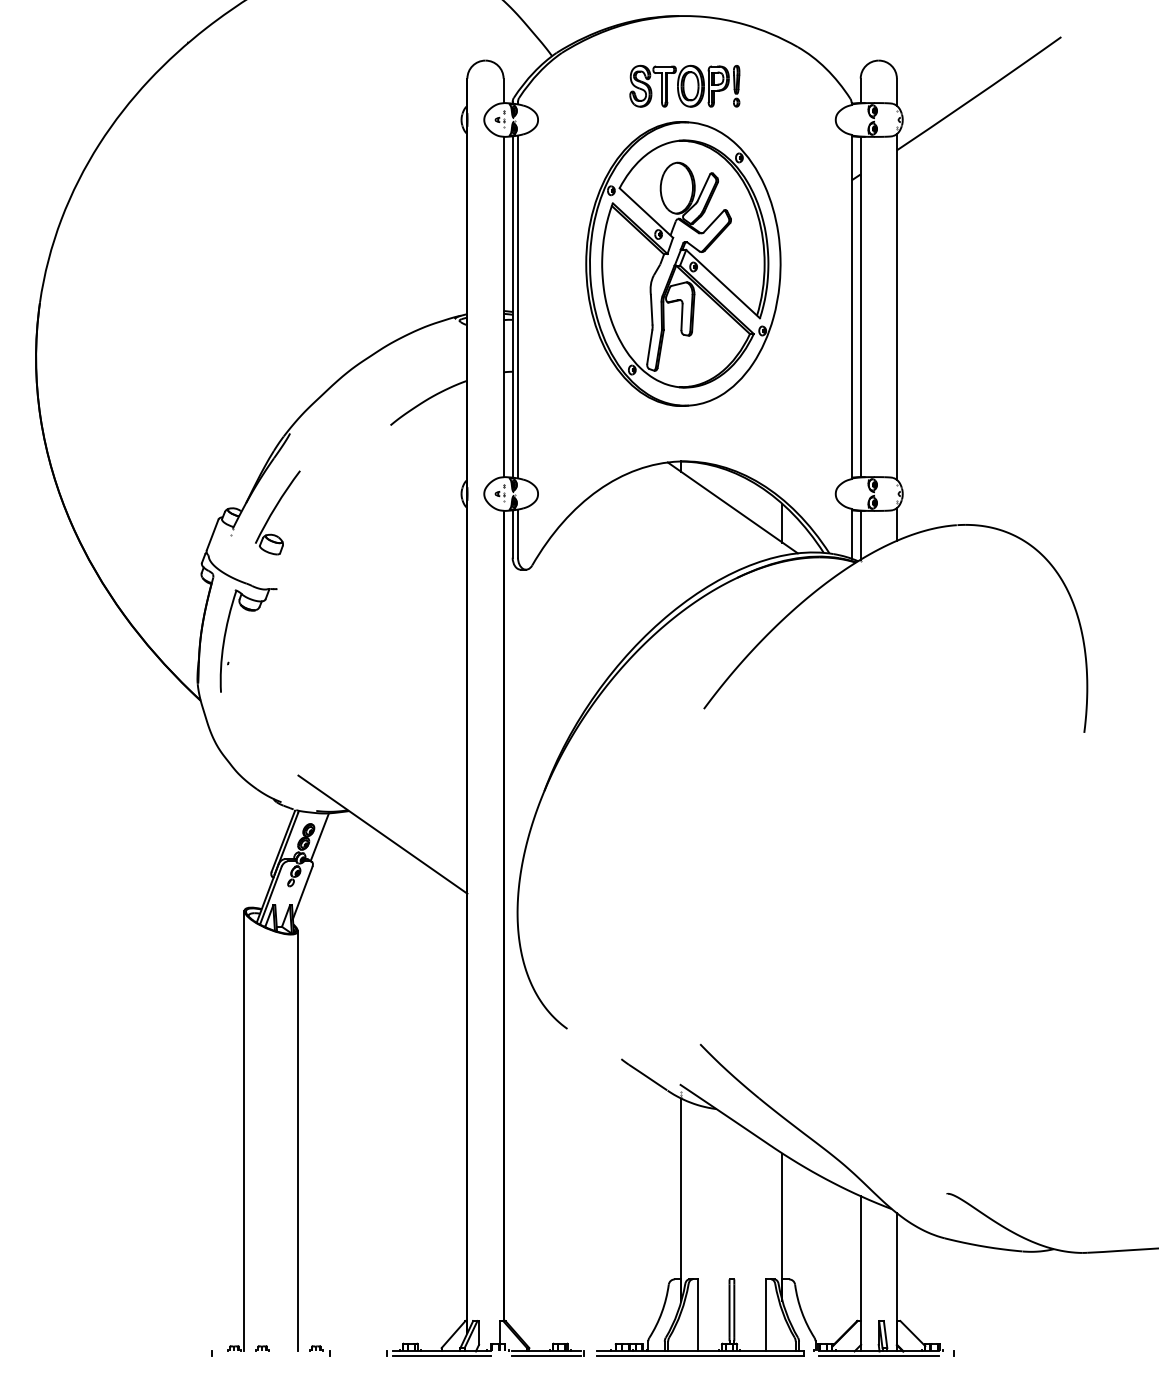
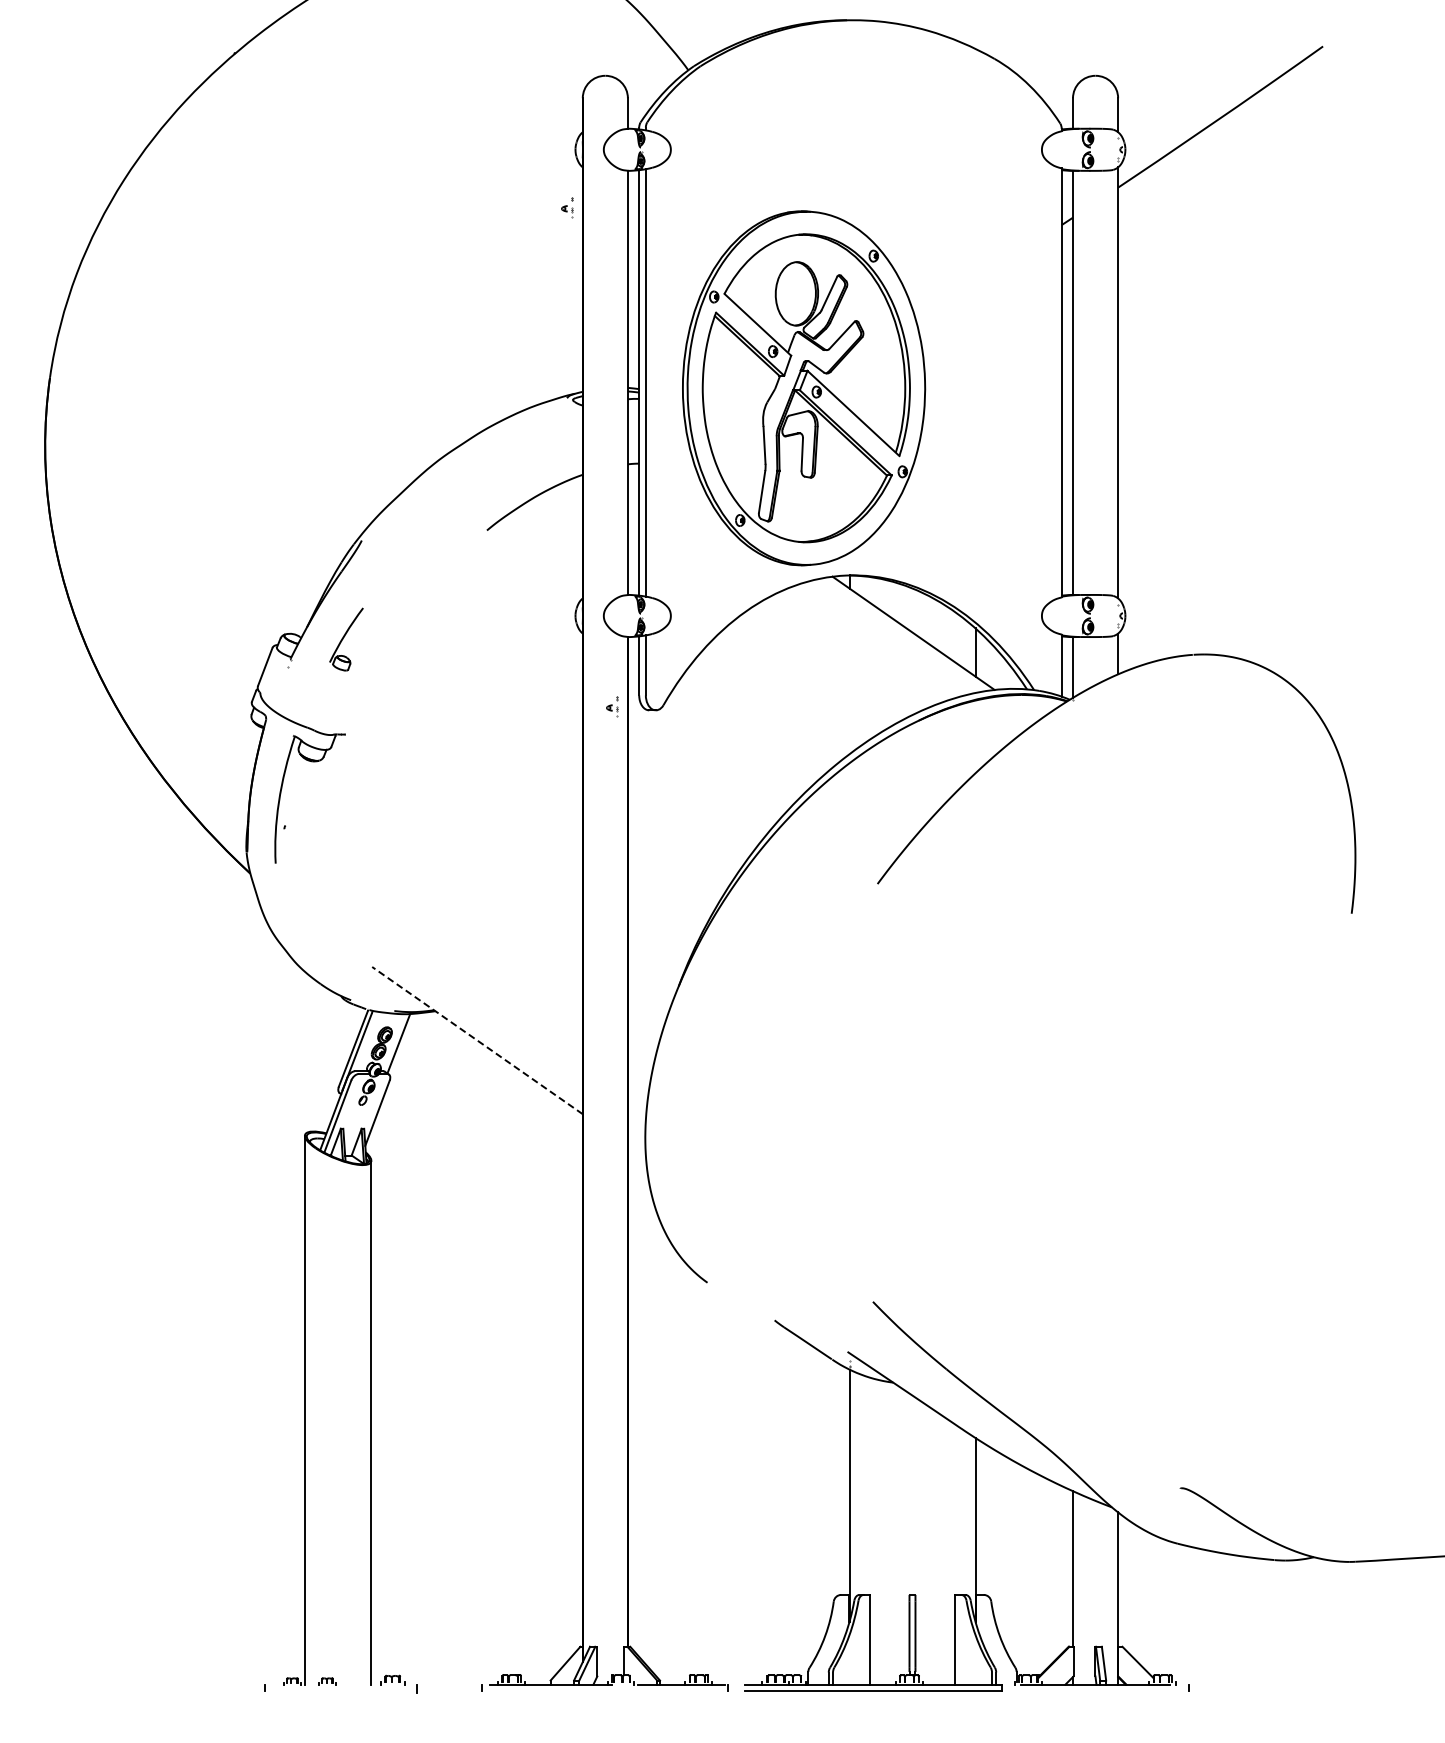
part: (684, 86) -> (853, 107), removed
part: (500, 118) -> (567, 207), moved
part: (683, 264) -> (804, 388), moved
part: (500, 492) -> (612, 706), moved
part: (277, 512) -> (346, 639), size x0.6
line: (382, 834) -> (477, 1040), solid -> dashed
part: (319, 1351) -> (398, 1684), size x1.4
line: (441, 1356) -> (550, 1690), removed
line: (546, 1356) -> (681, 1690), removed
line: (878, 1356) -> (1095, 1690), removed

